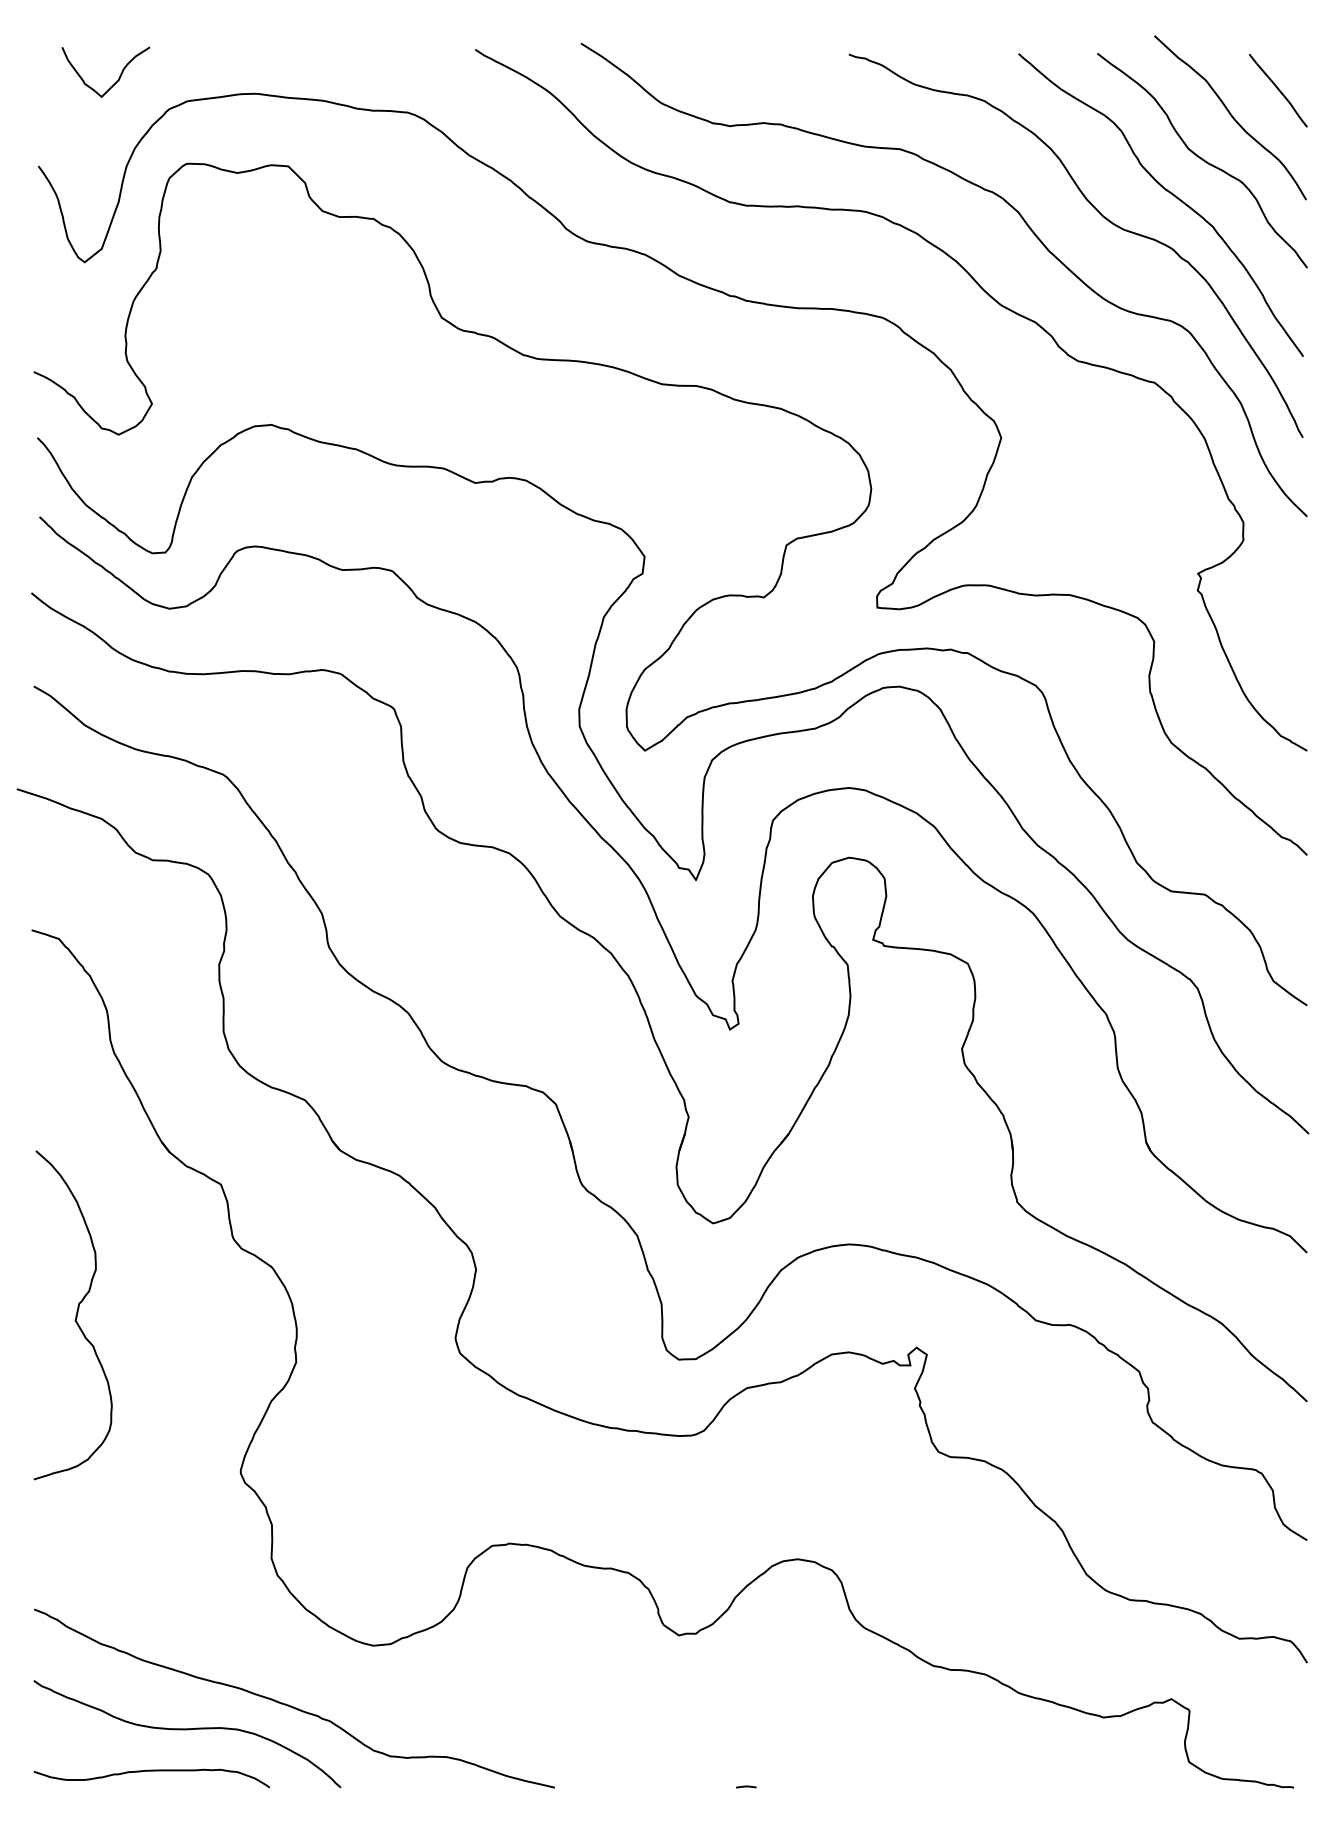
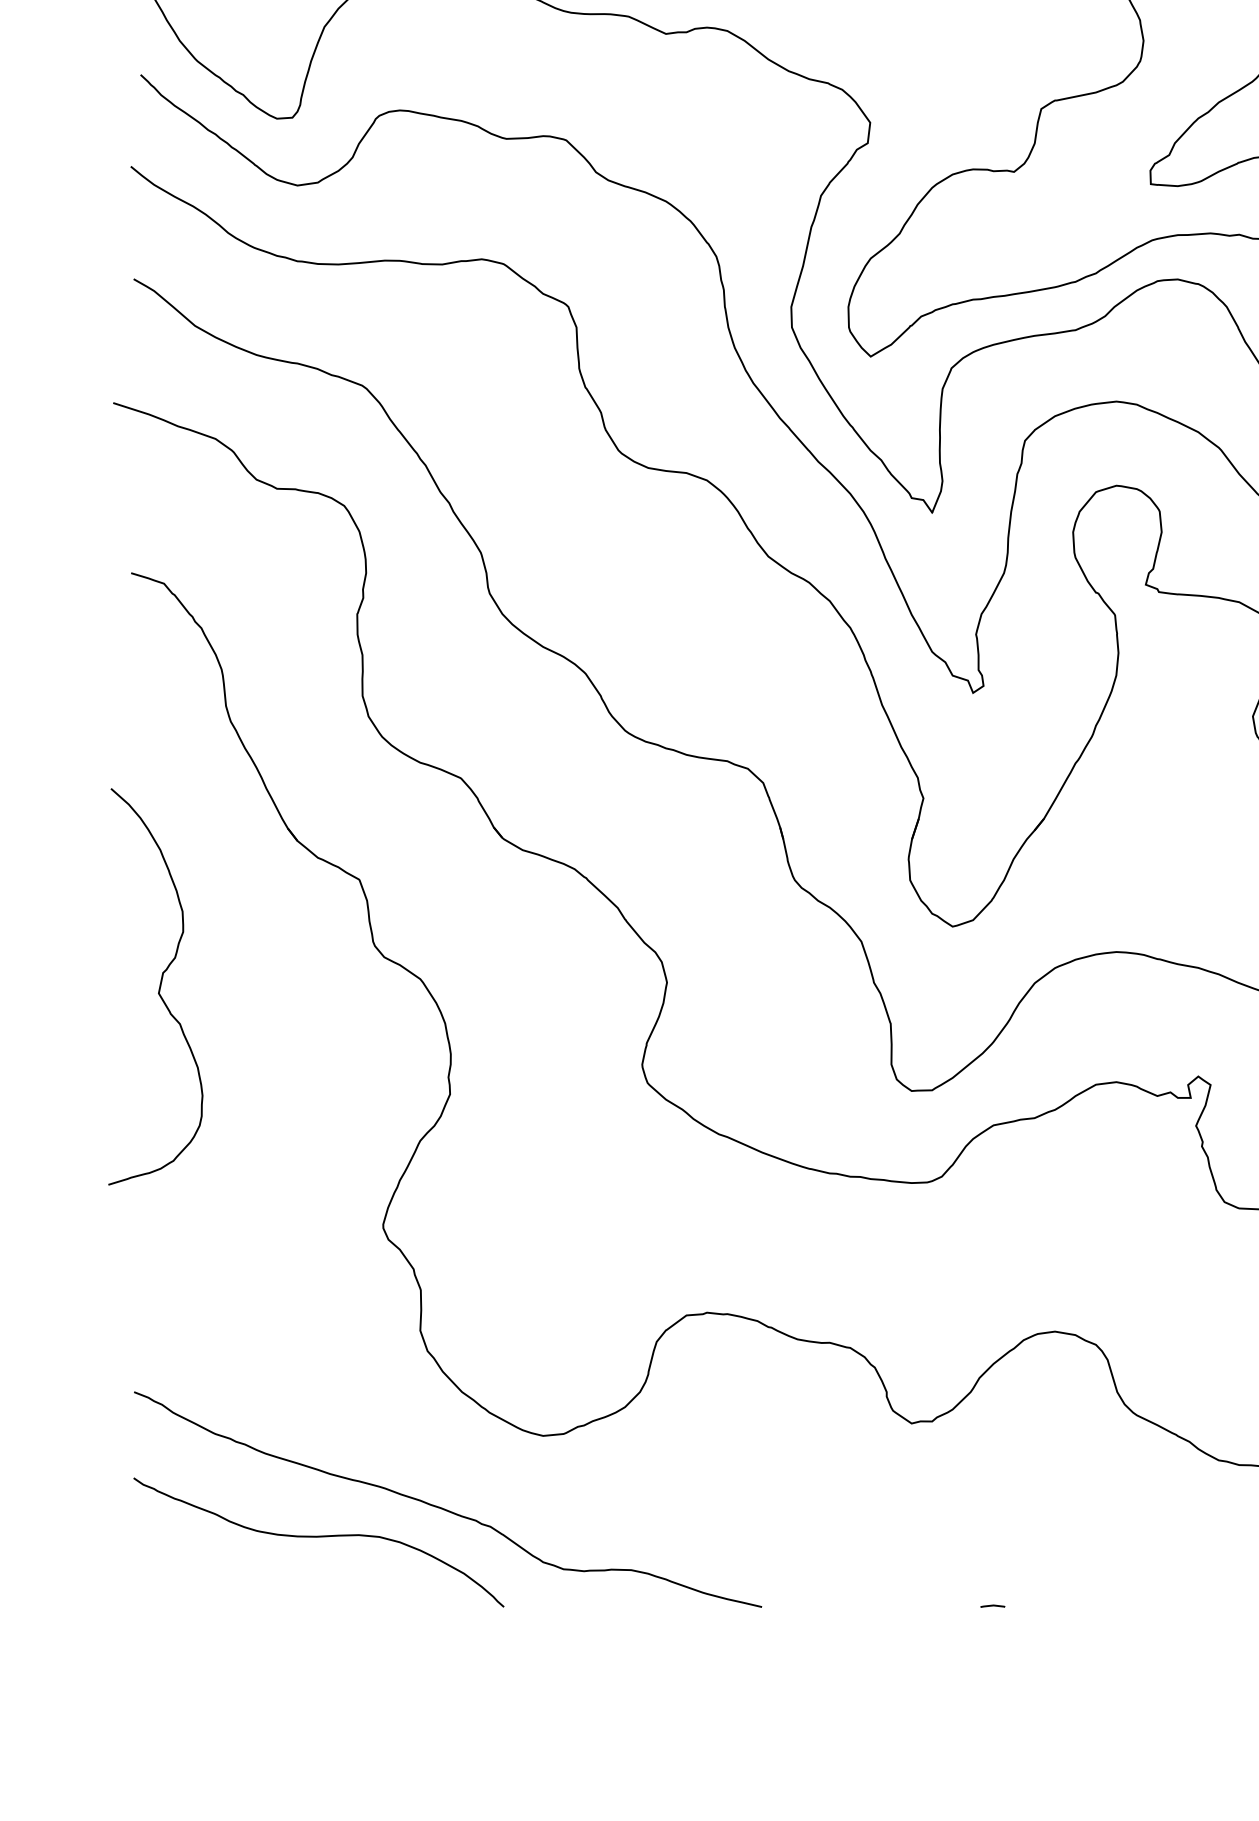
curve: (75, 1315) -> (158, 987), moved
curve: (151, 1771) -> (275, 1587), removed

